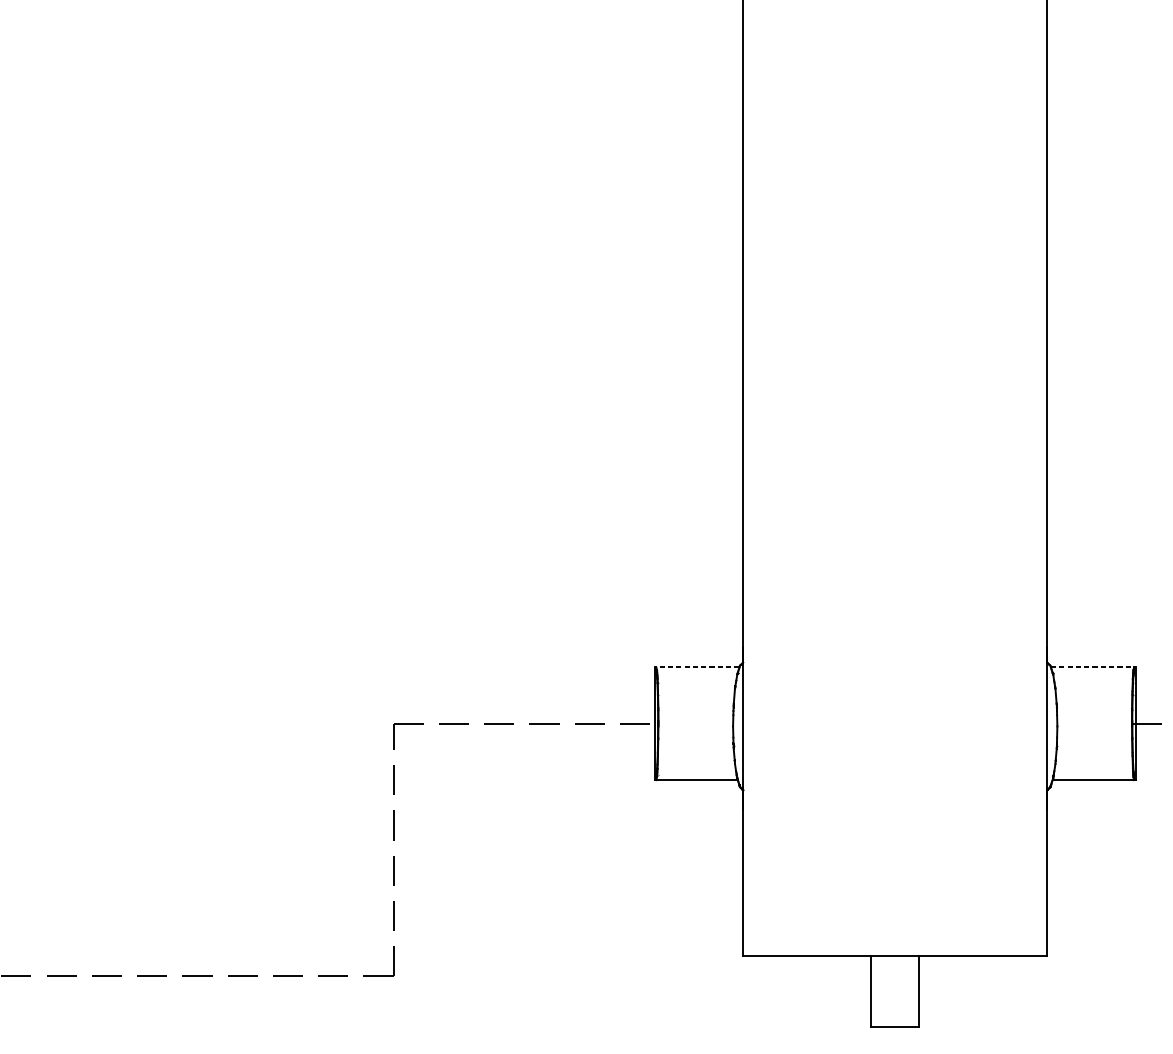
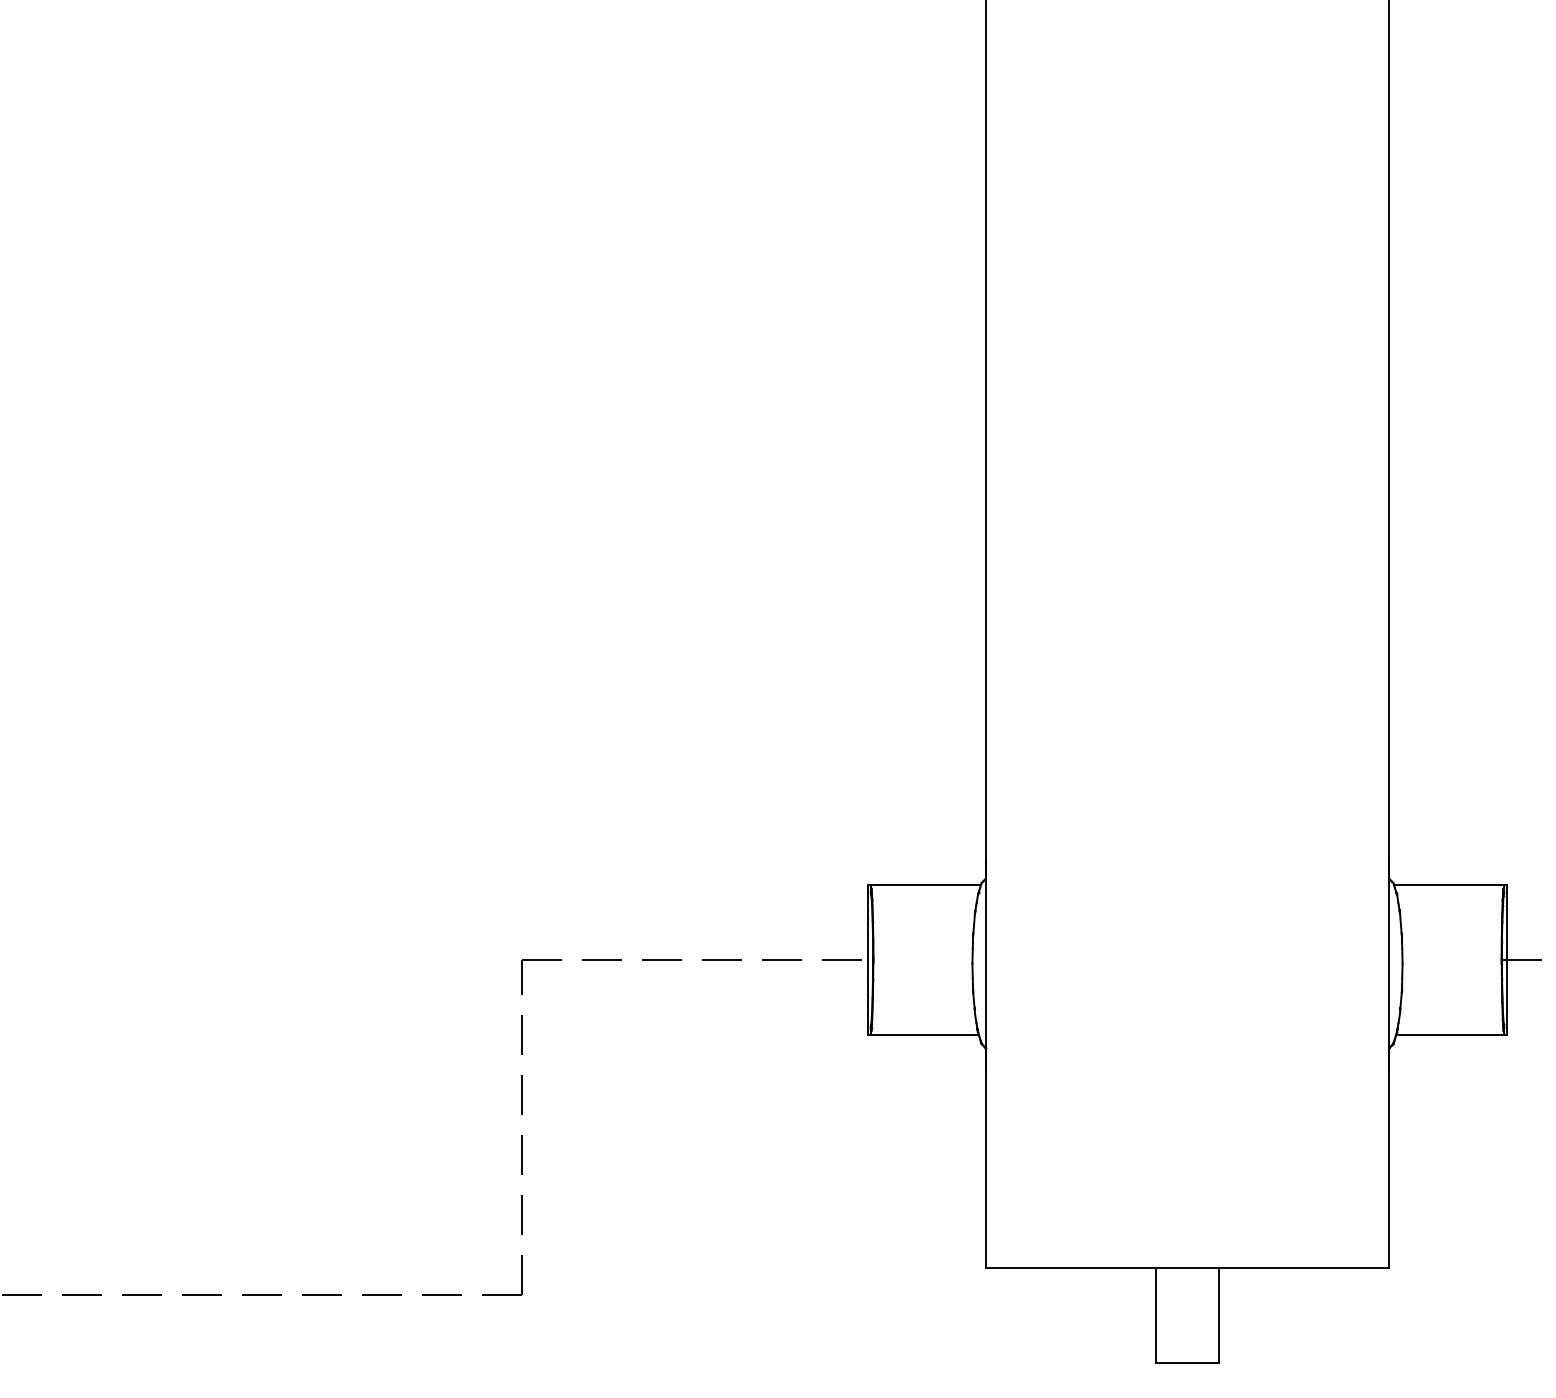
line: (696, 667) -> (924, 885), dashed -> solid
line: (1093, 667) -> (1450, 885), dashed -> solid

